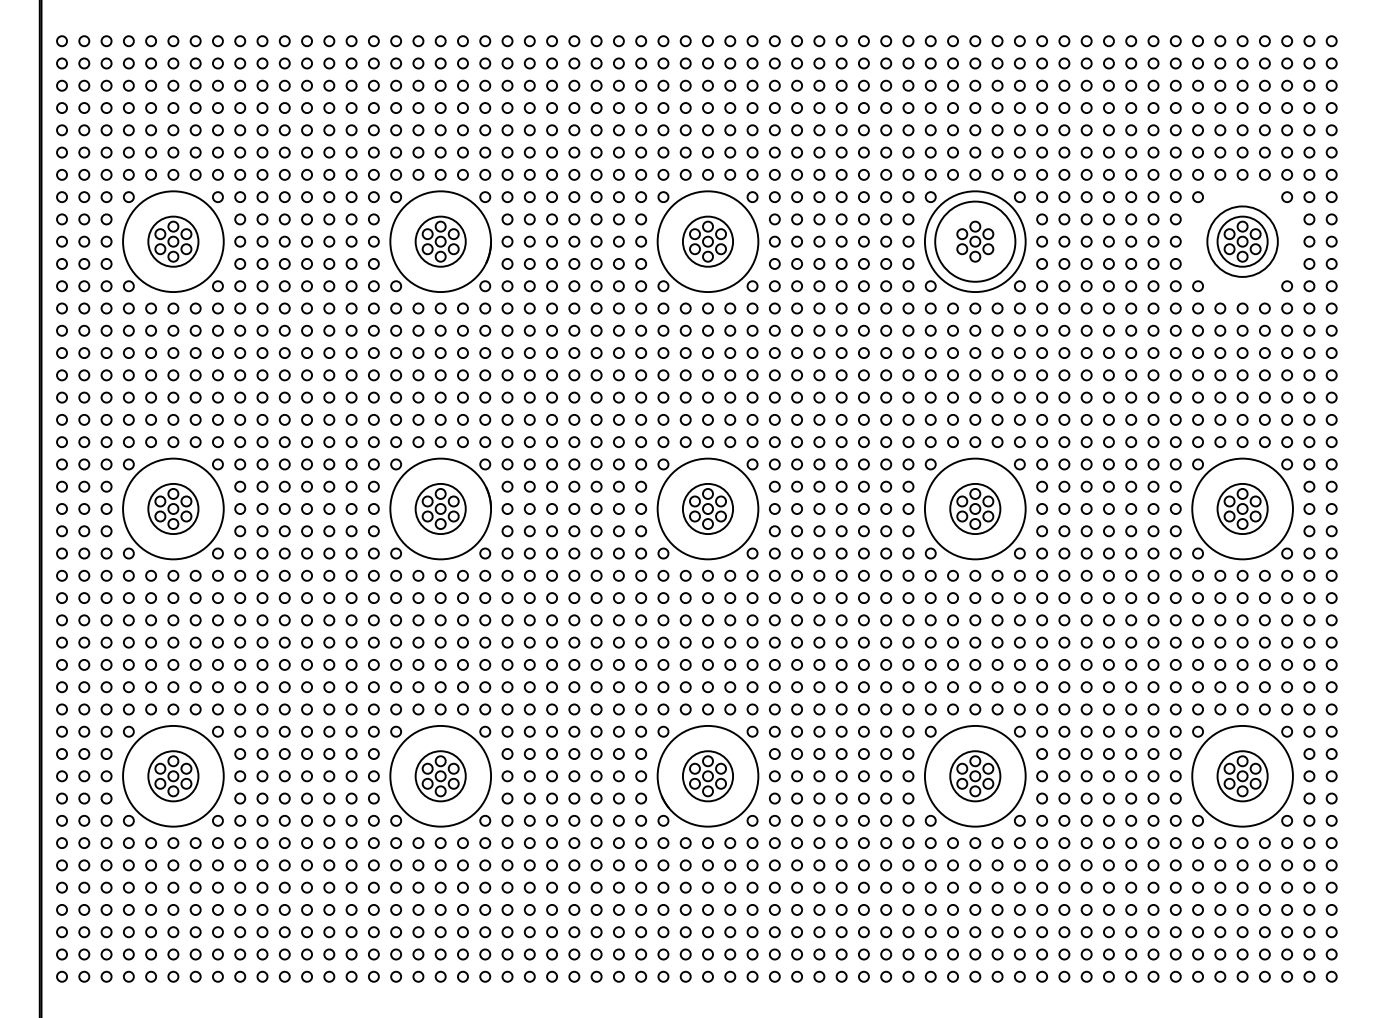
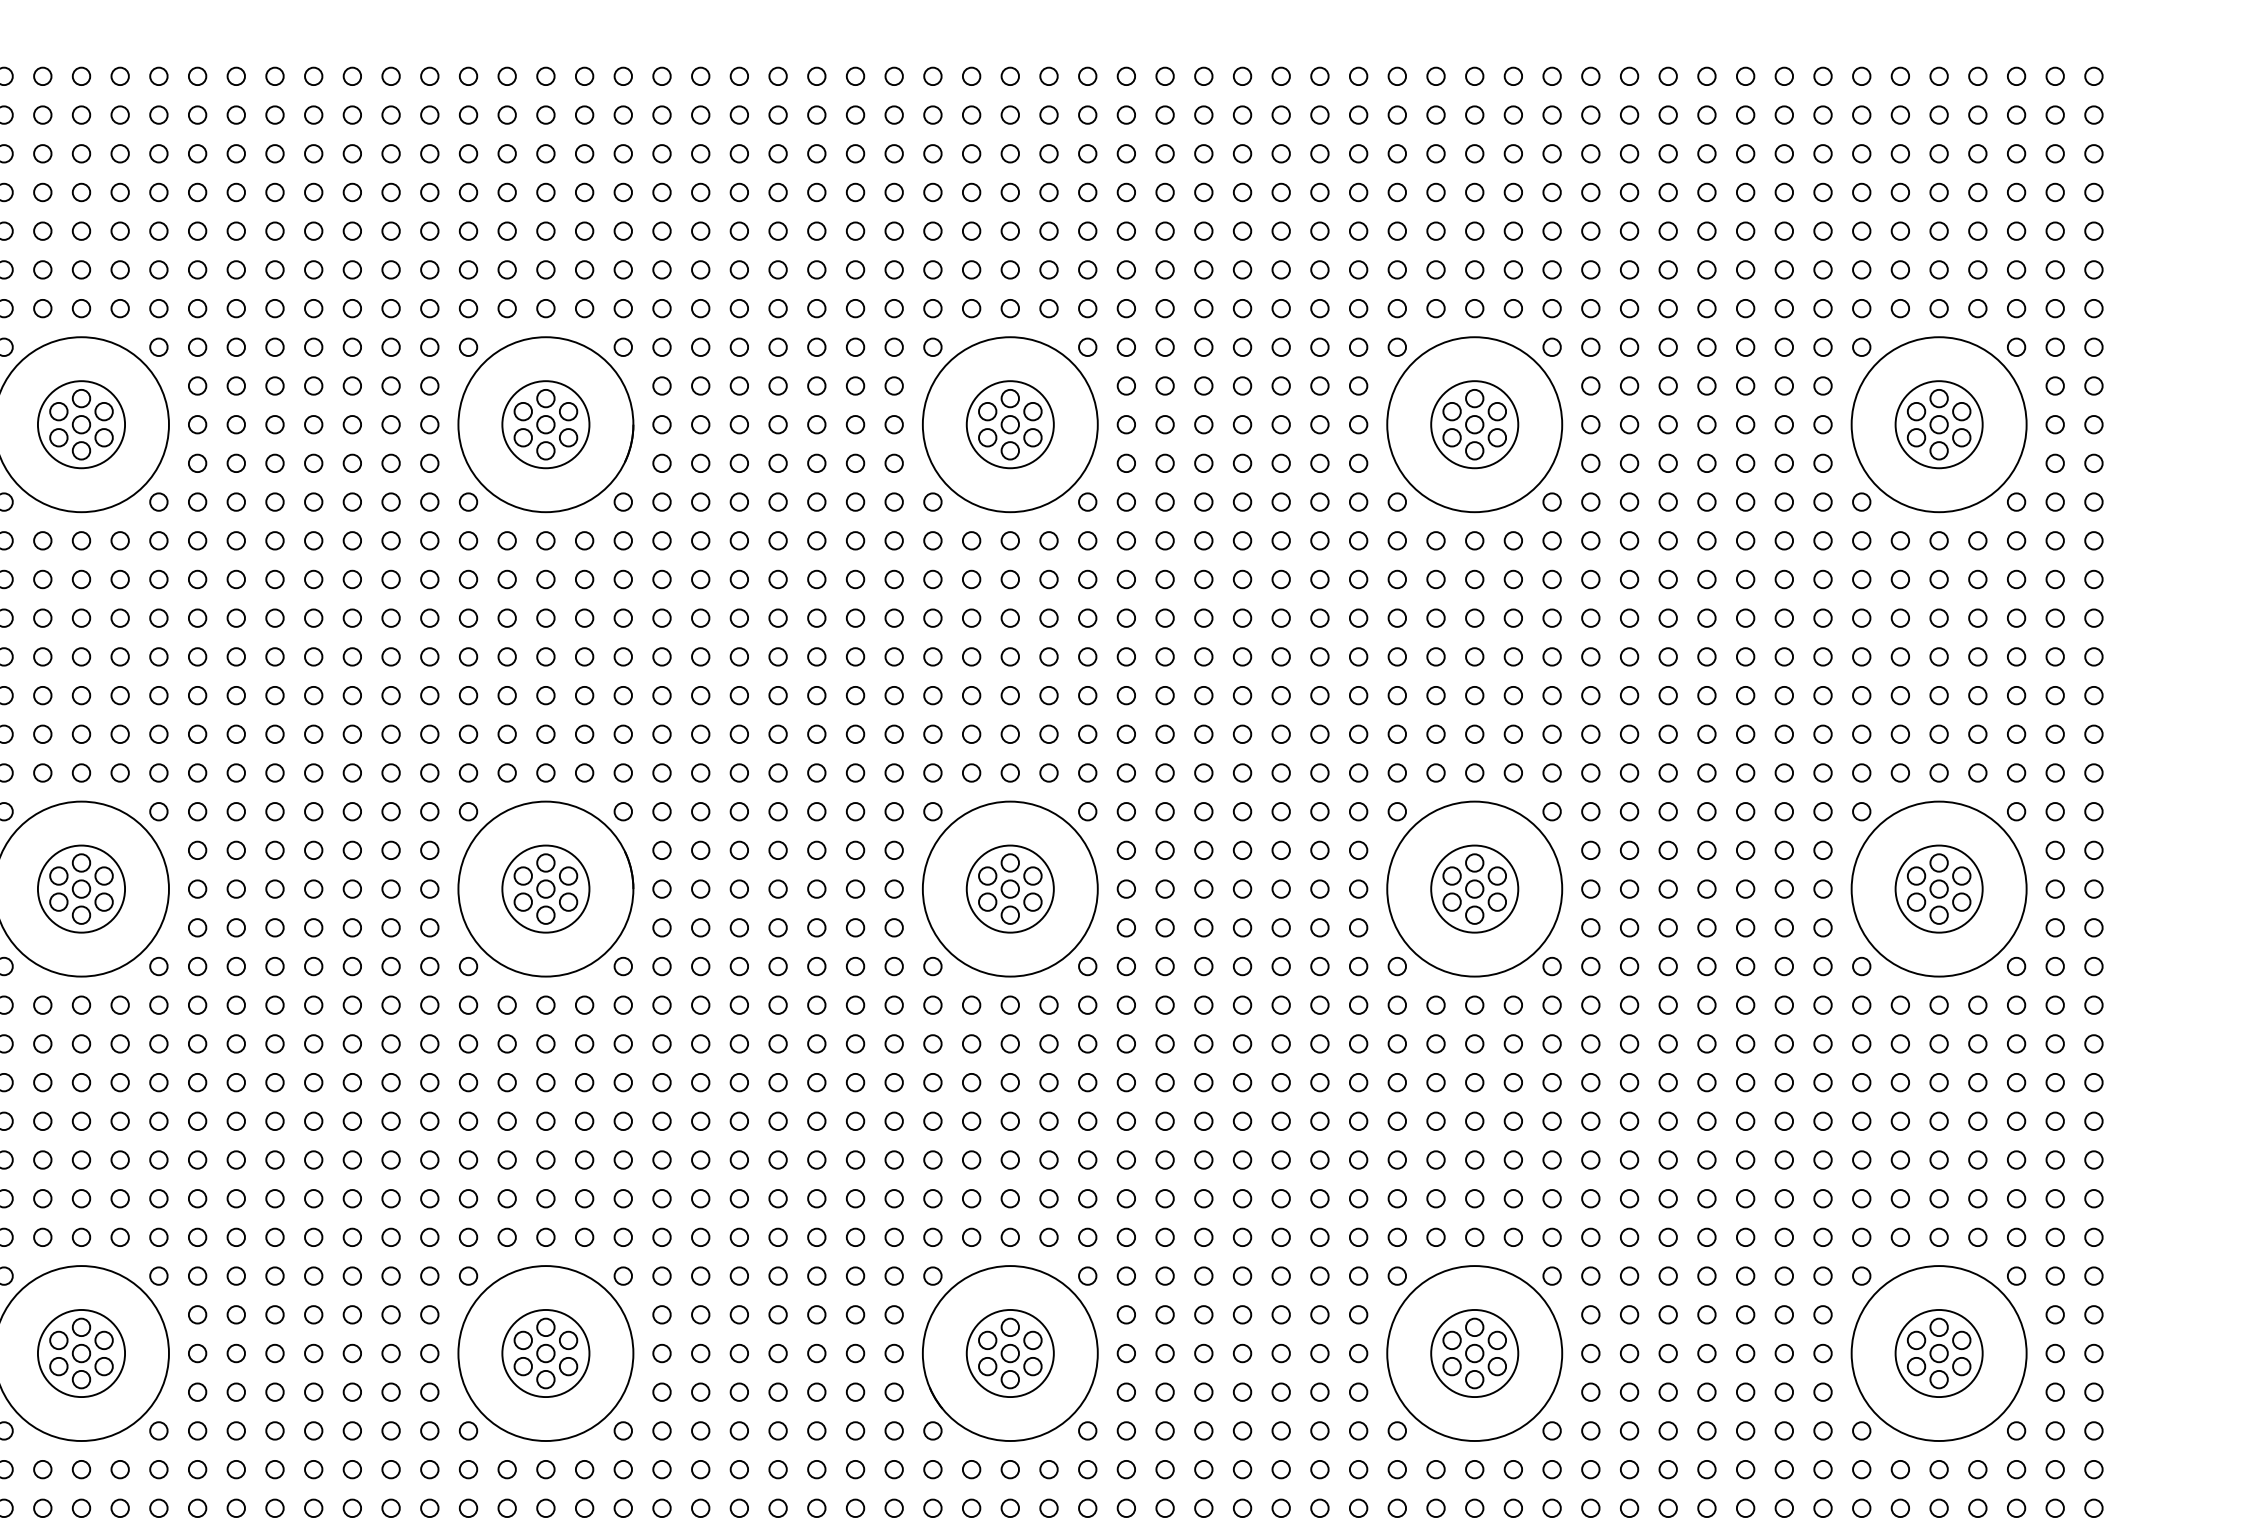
circle: (975, 241) -> (1475, 424), size x0.62
circle: (1242, 241) -> (1938, 424), size x1.43

